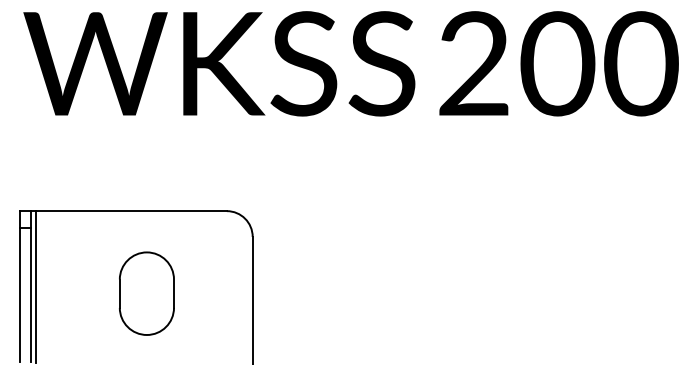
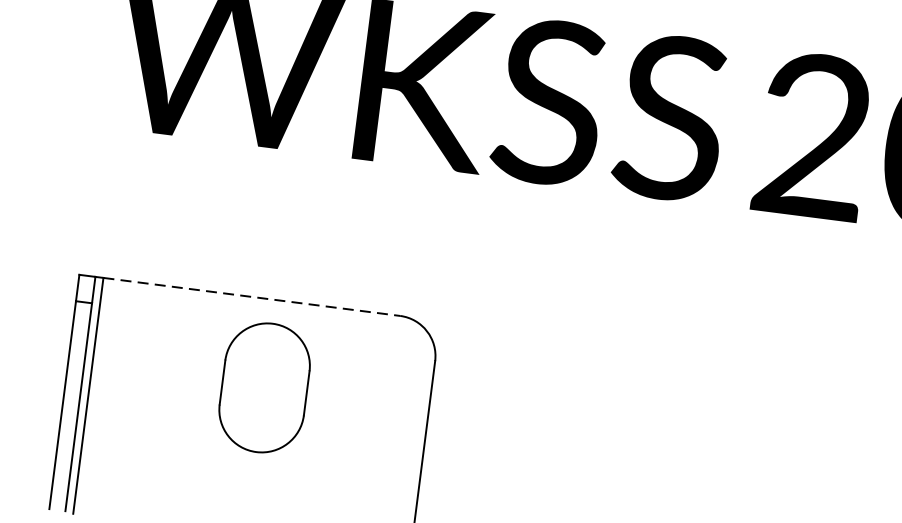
line: (131, 211) -> (251, 297), solid -> dashed
part: (146, 293) -> (264, 387), moved

